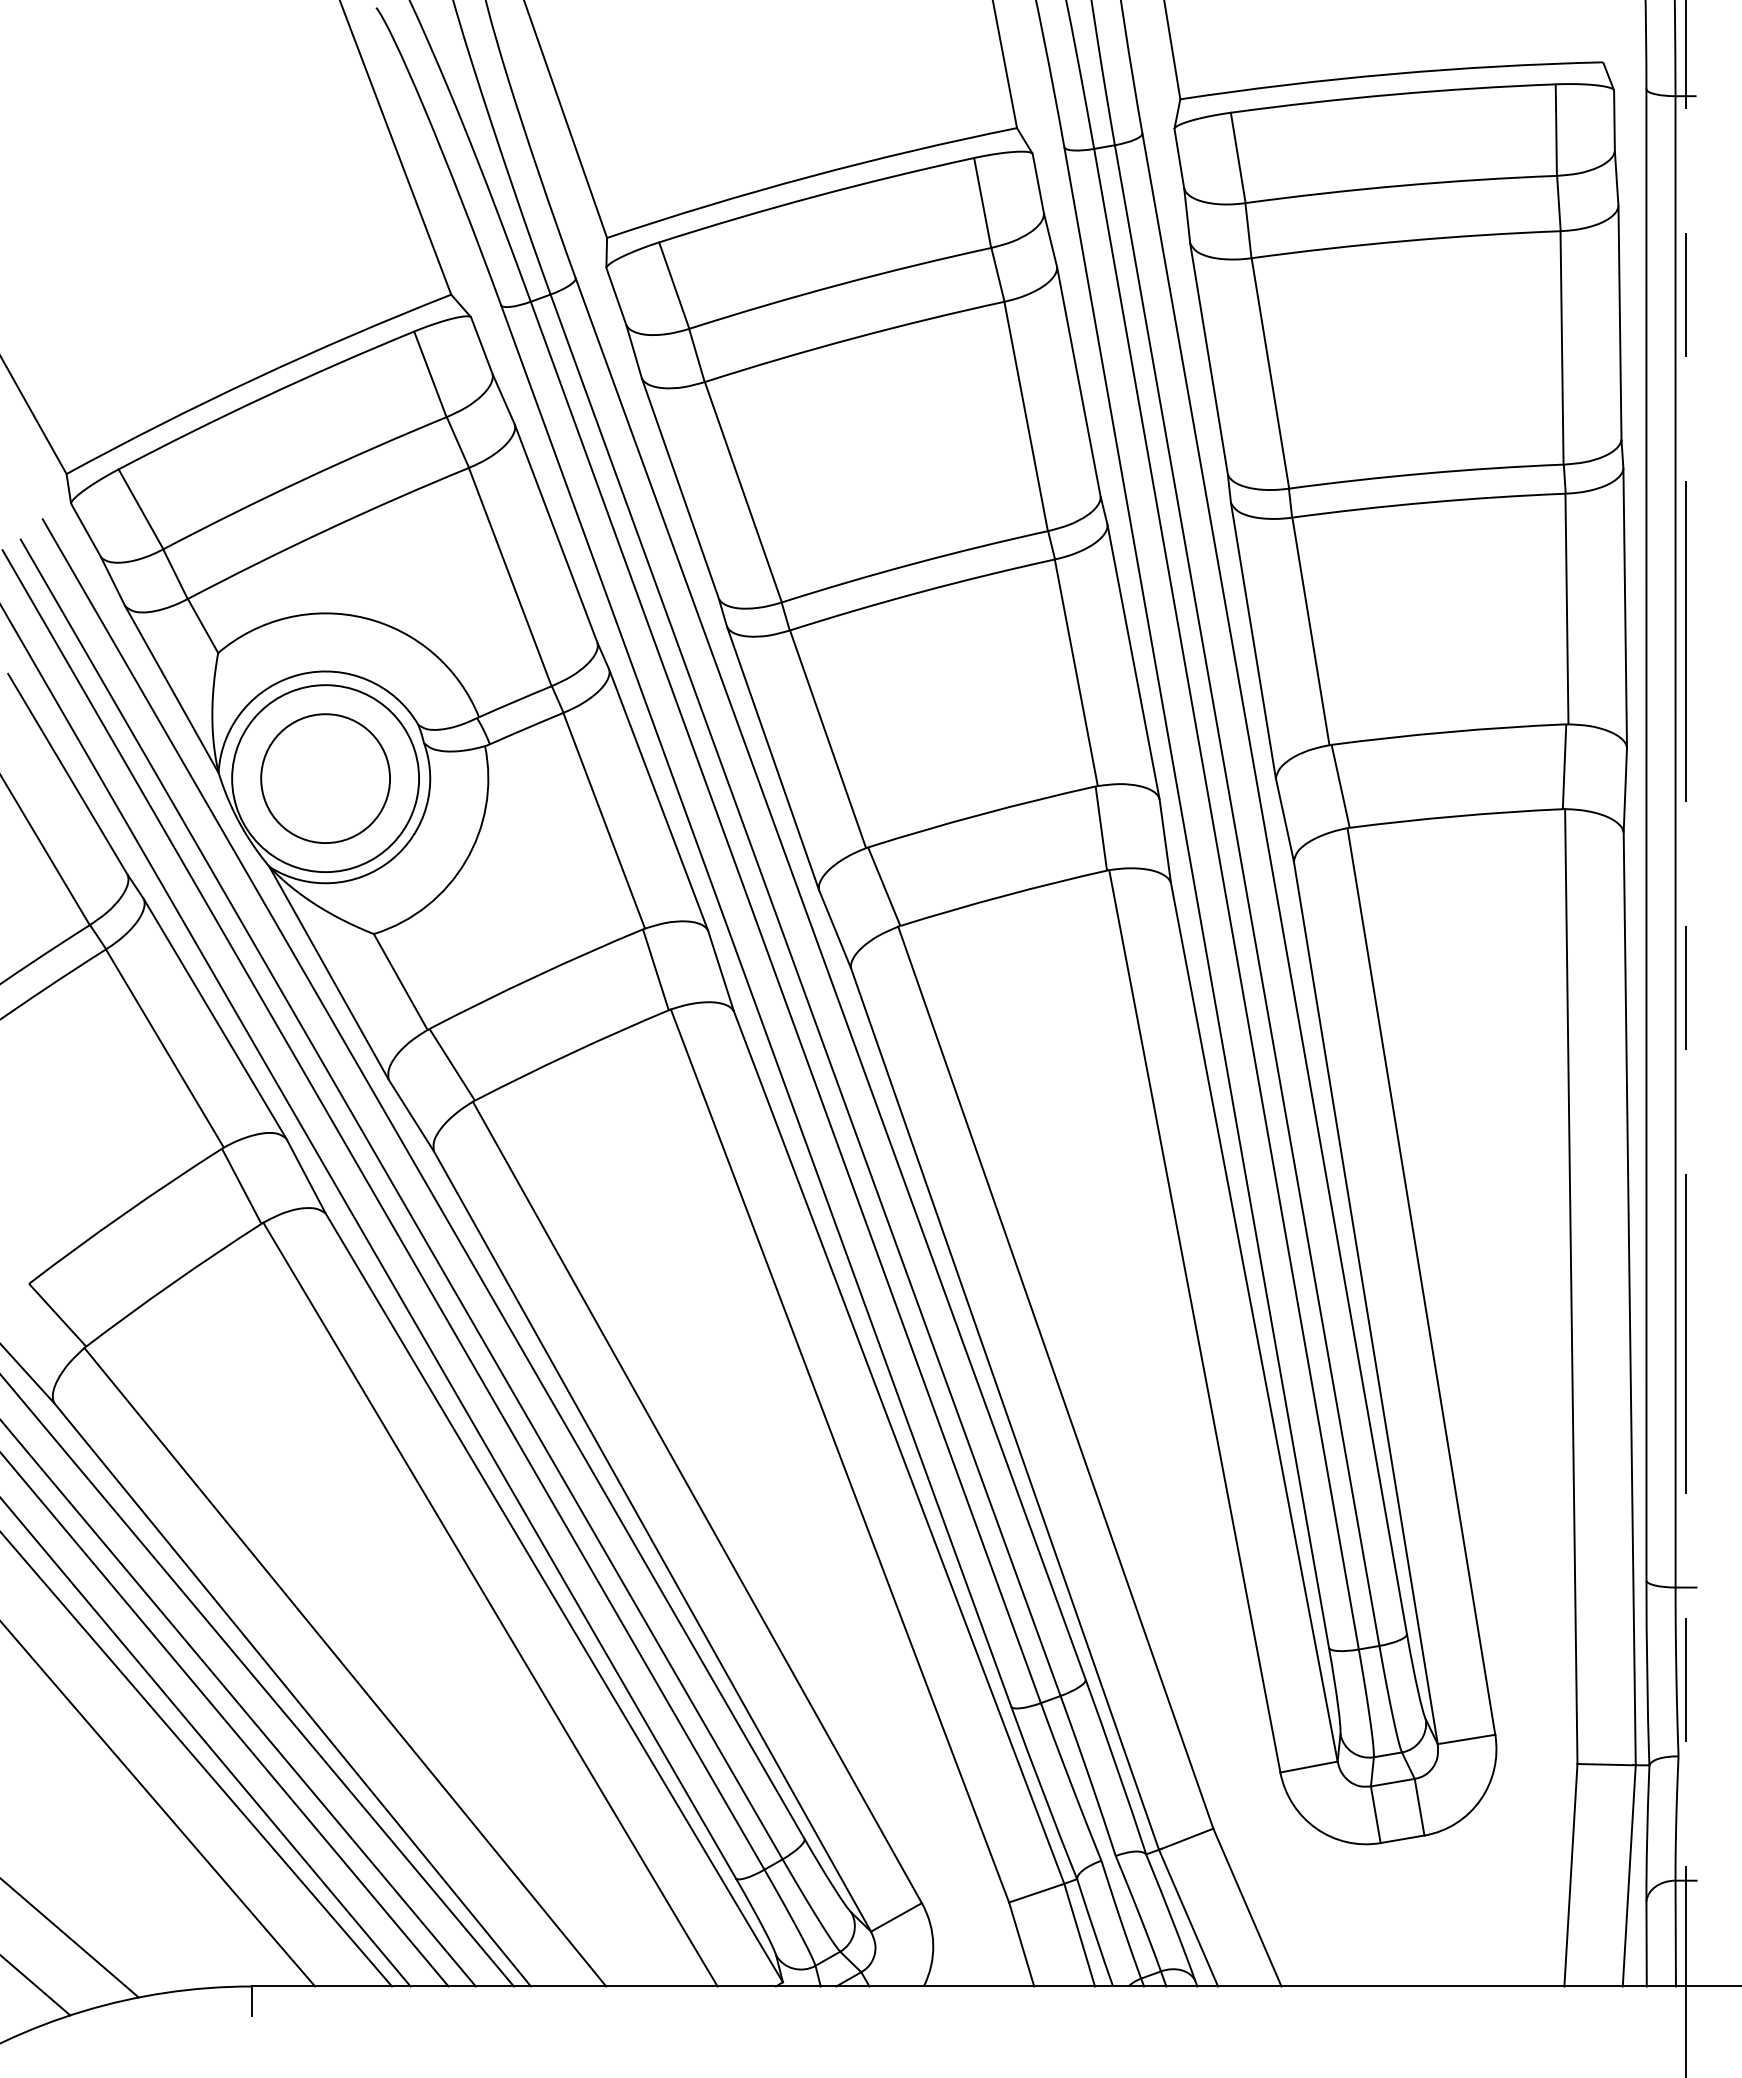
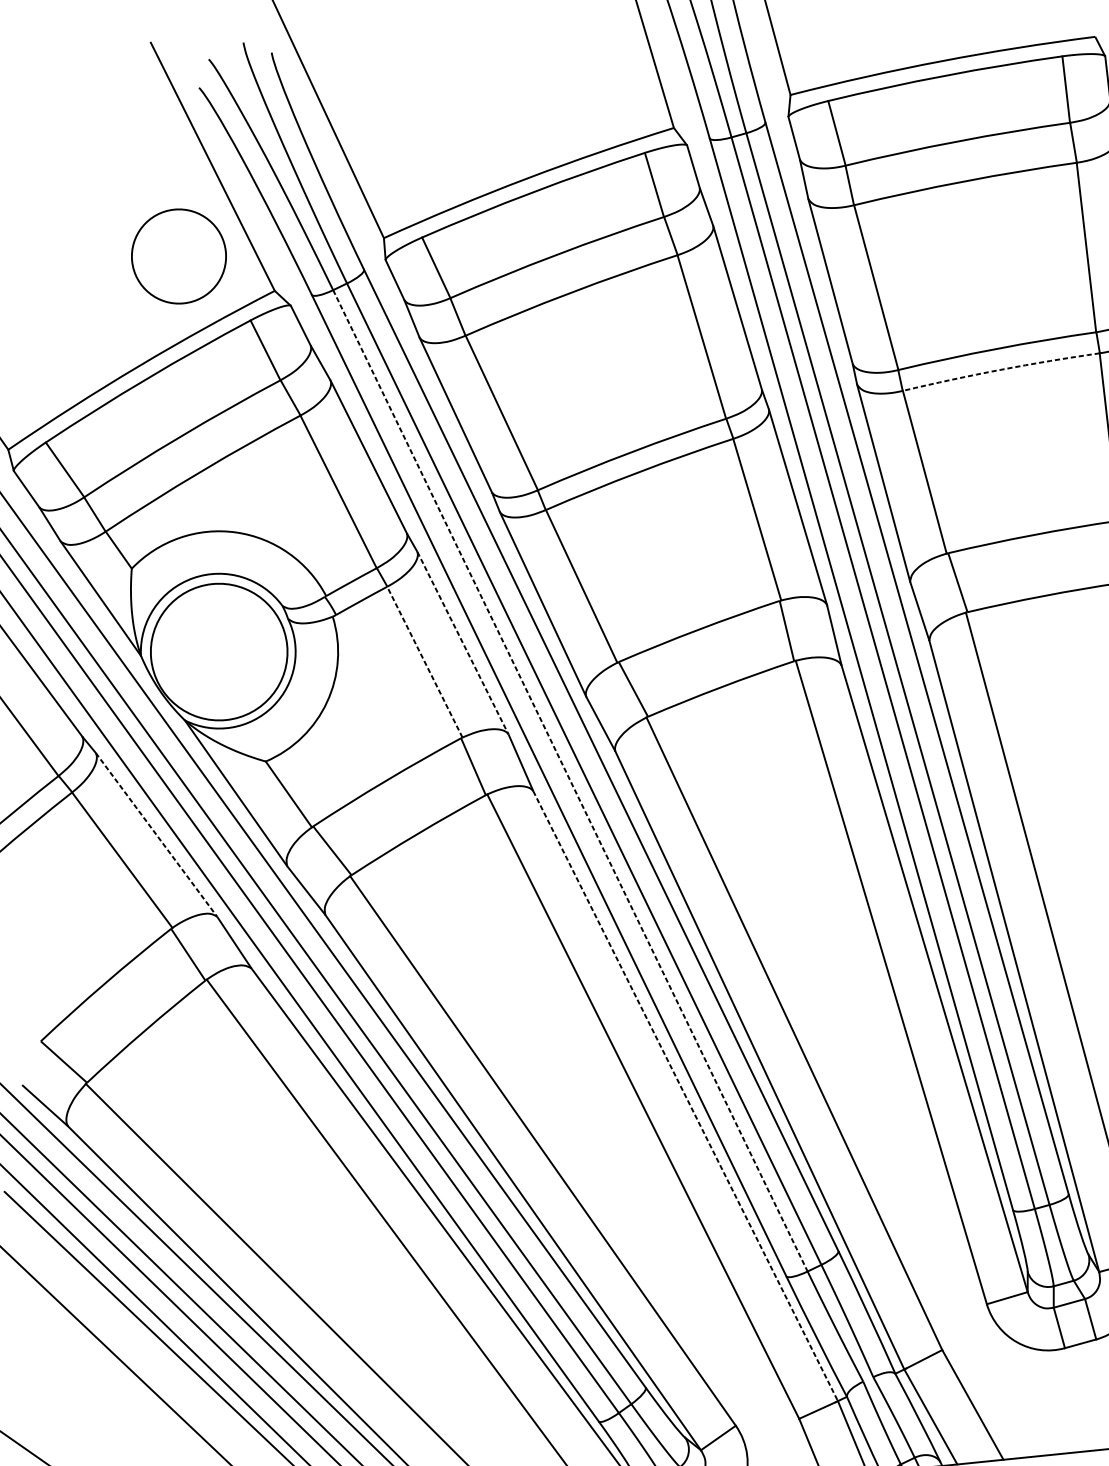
arc: (1428, 502) -> (1000, 369), solid -> dashed
circle: (325, 778) -> (178, 256), moved
line: (658, 800) -> (462, 643), solid -> dashed
line: (604, 820) -> (425, 661), solid -> dashed
line: (785, 1002) -> (570, 780), solid -> dashed
line: (215, 1019) -> (156, 835), solid -> dashed
line: (899, 1448) -> (685, 1096), solid -> dashed

